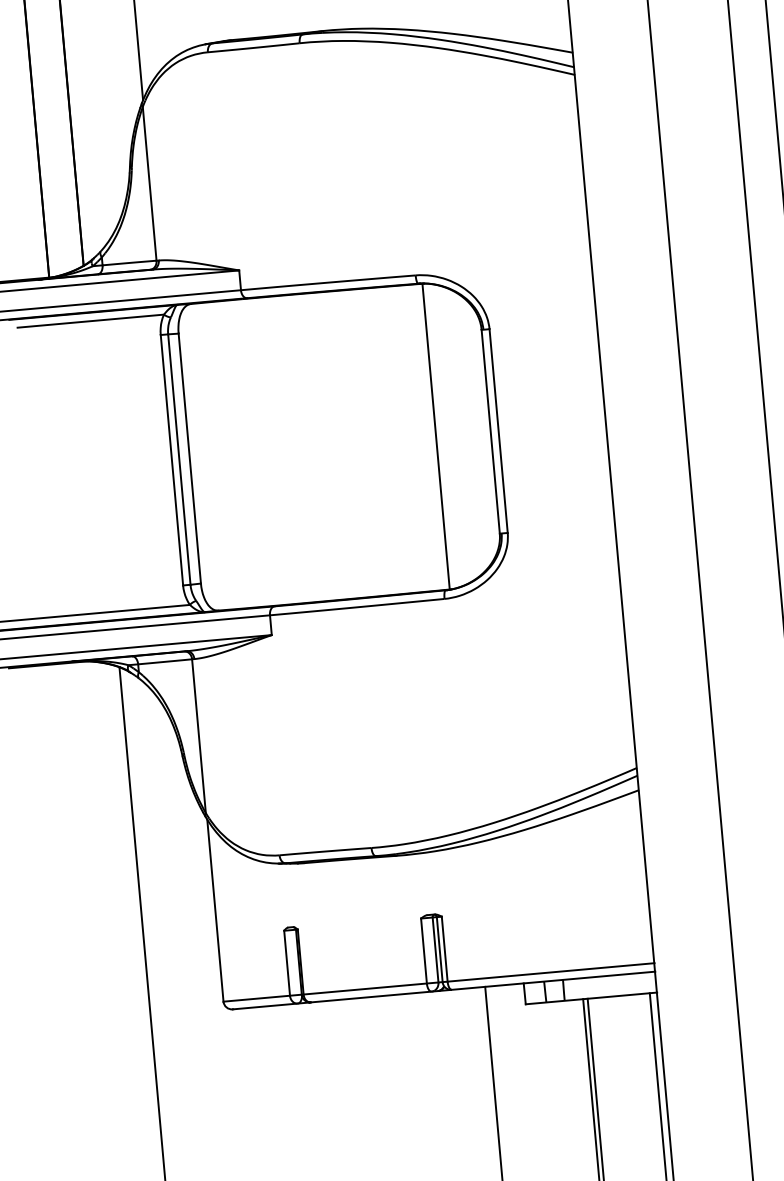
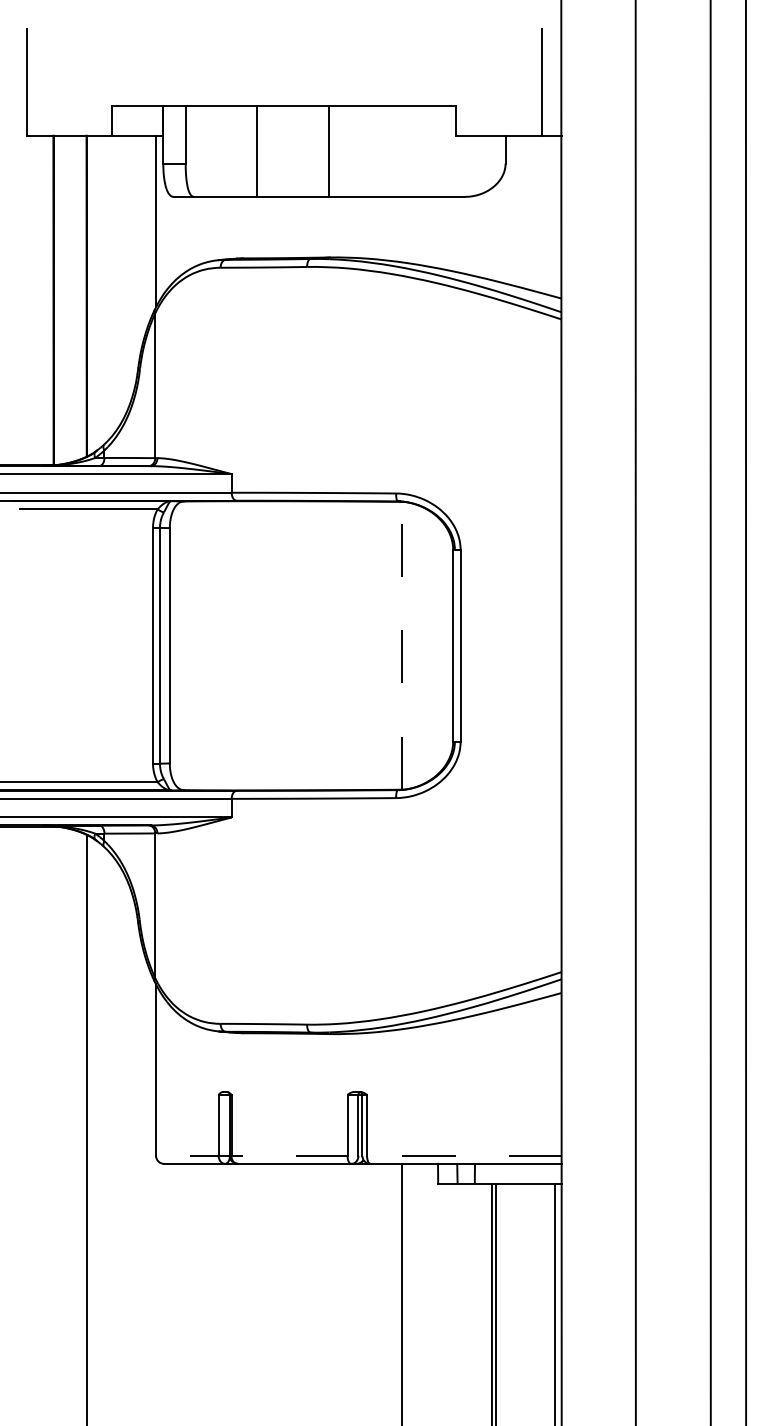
line: (435, 436) -> (401, 645), solid -> dashed
line: (438, 982) -> (358, 1155), solid -> dashed

